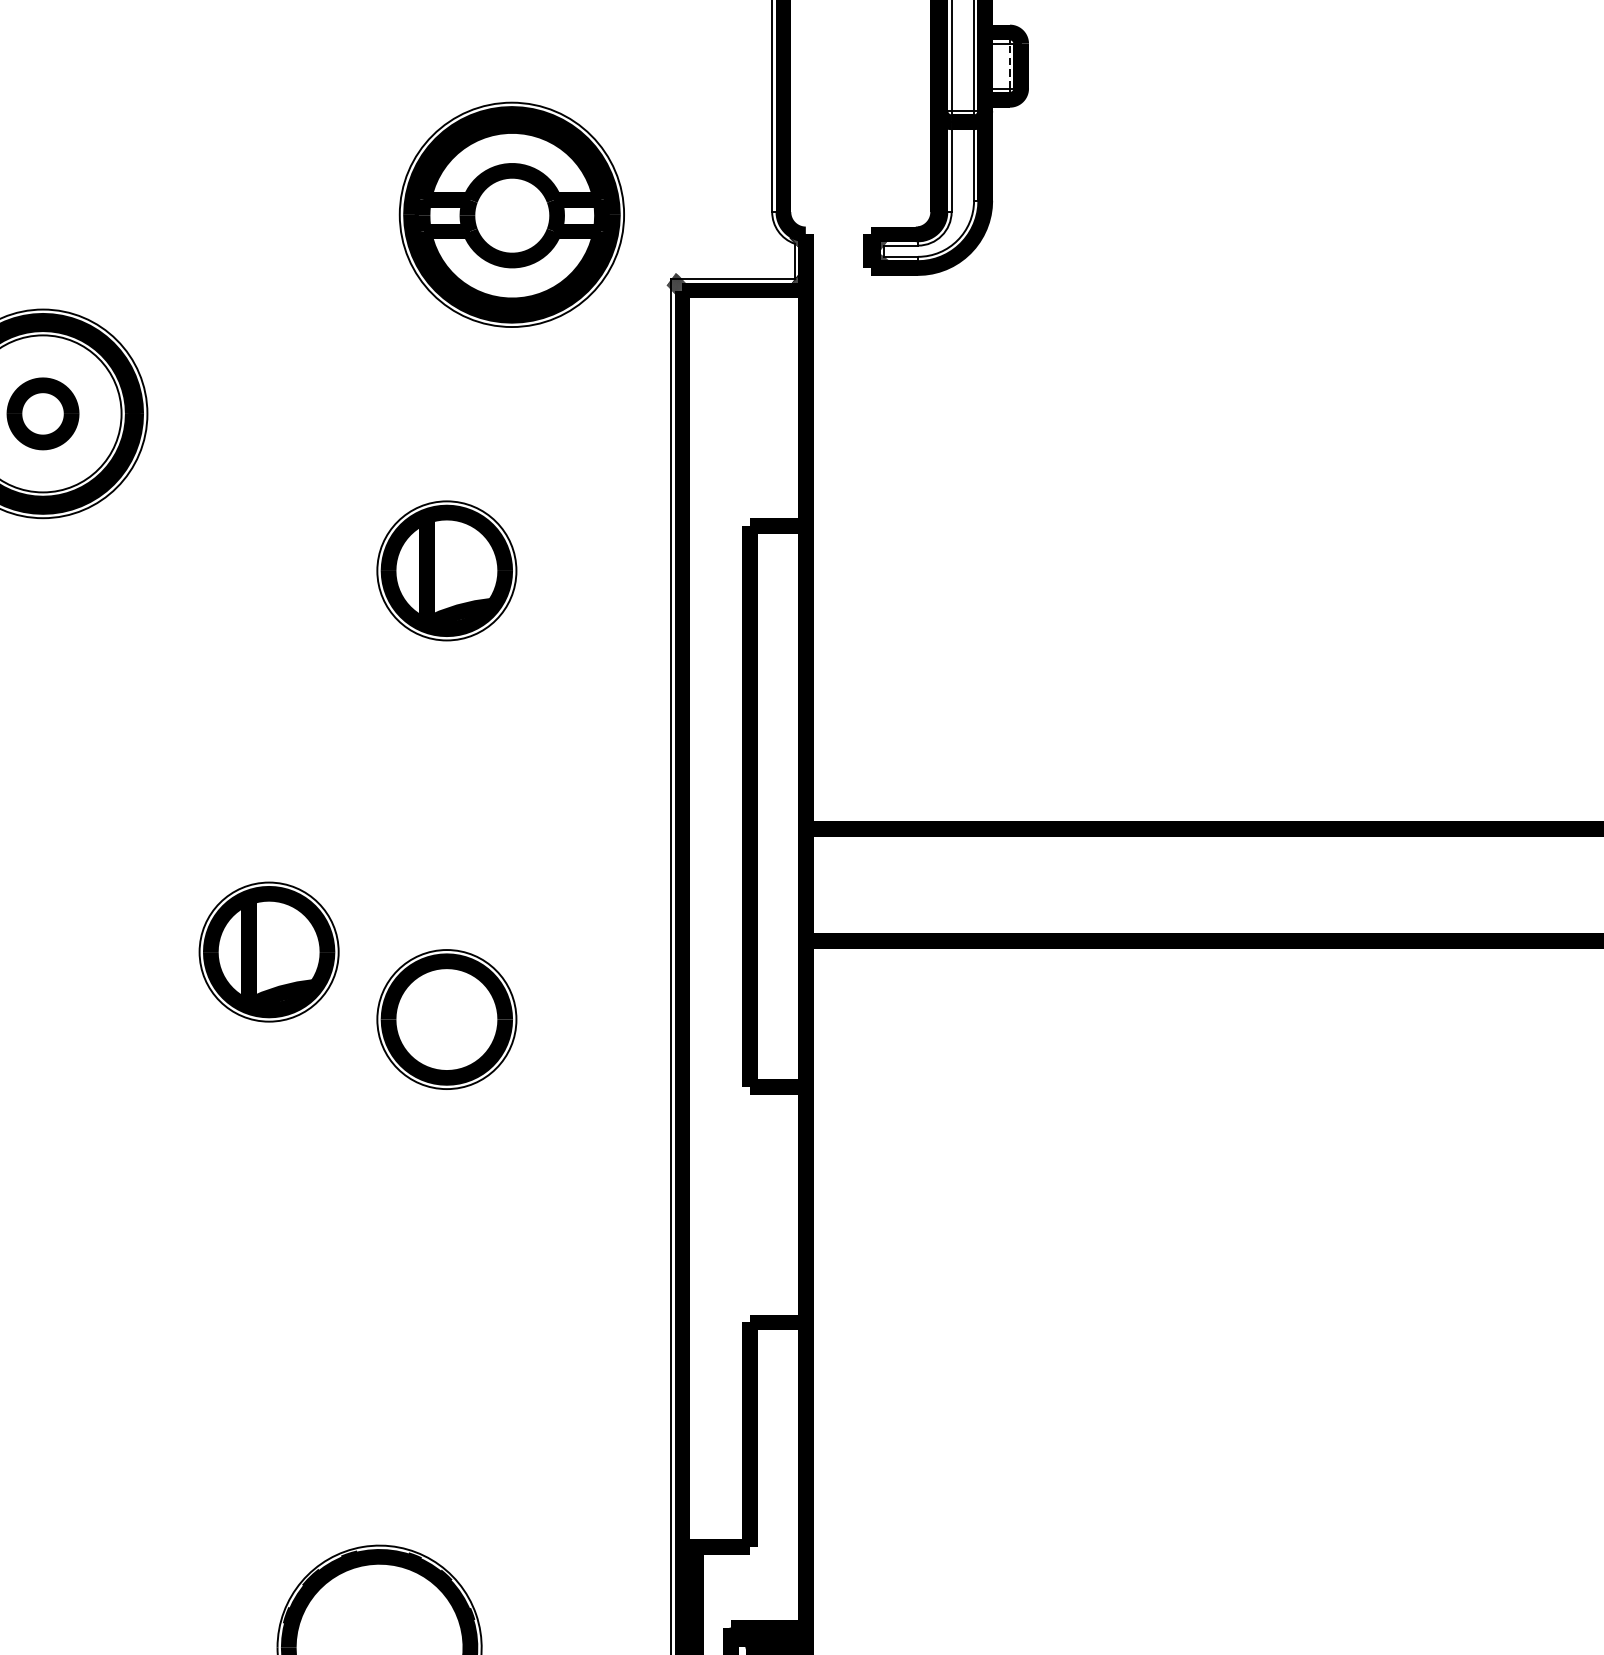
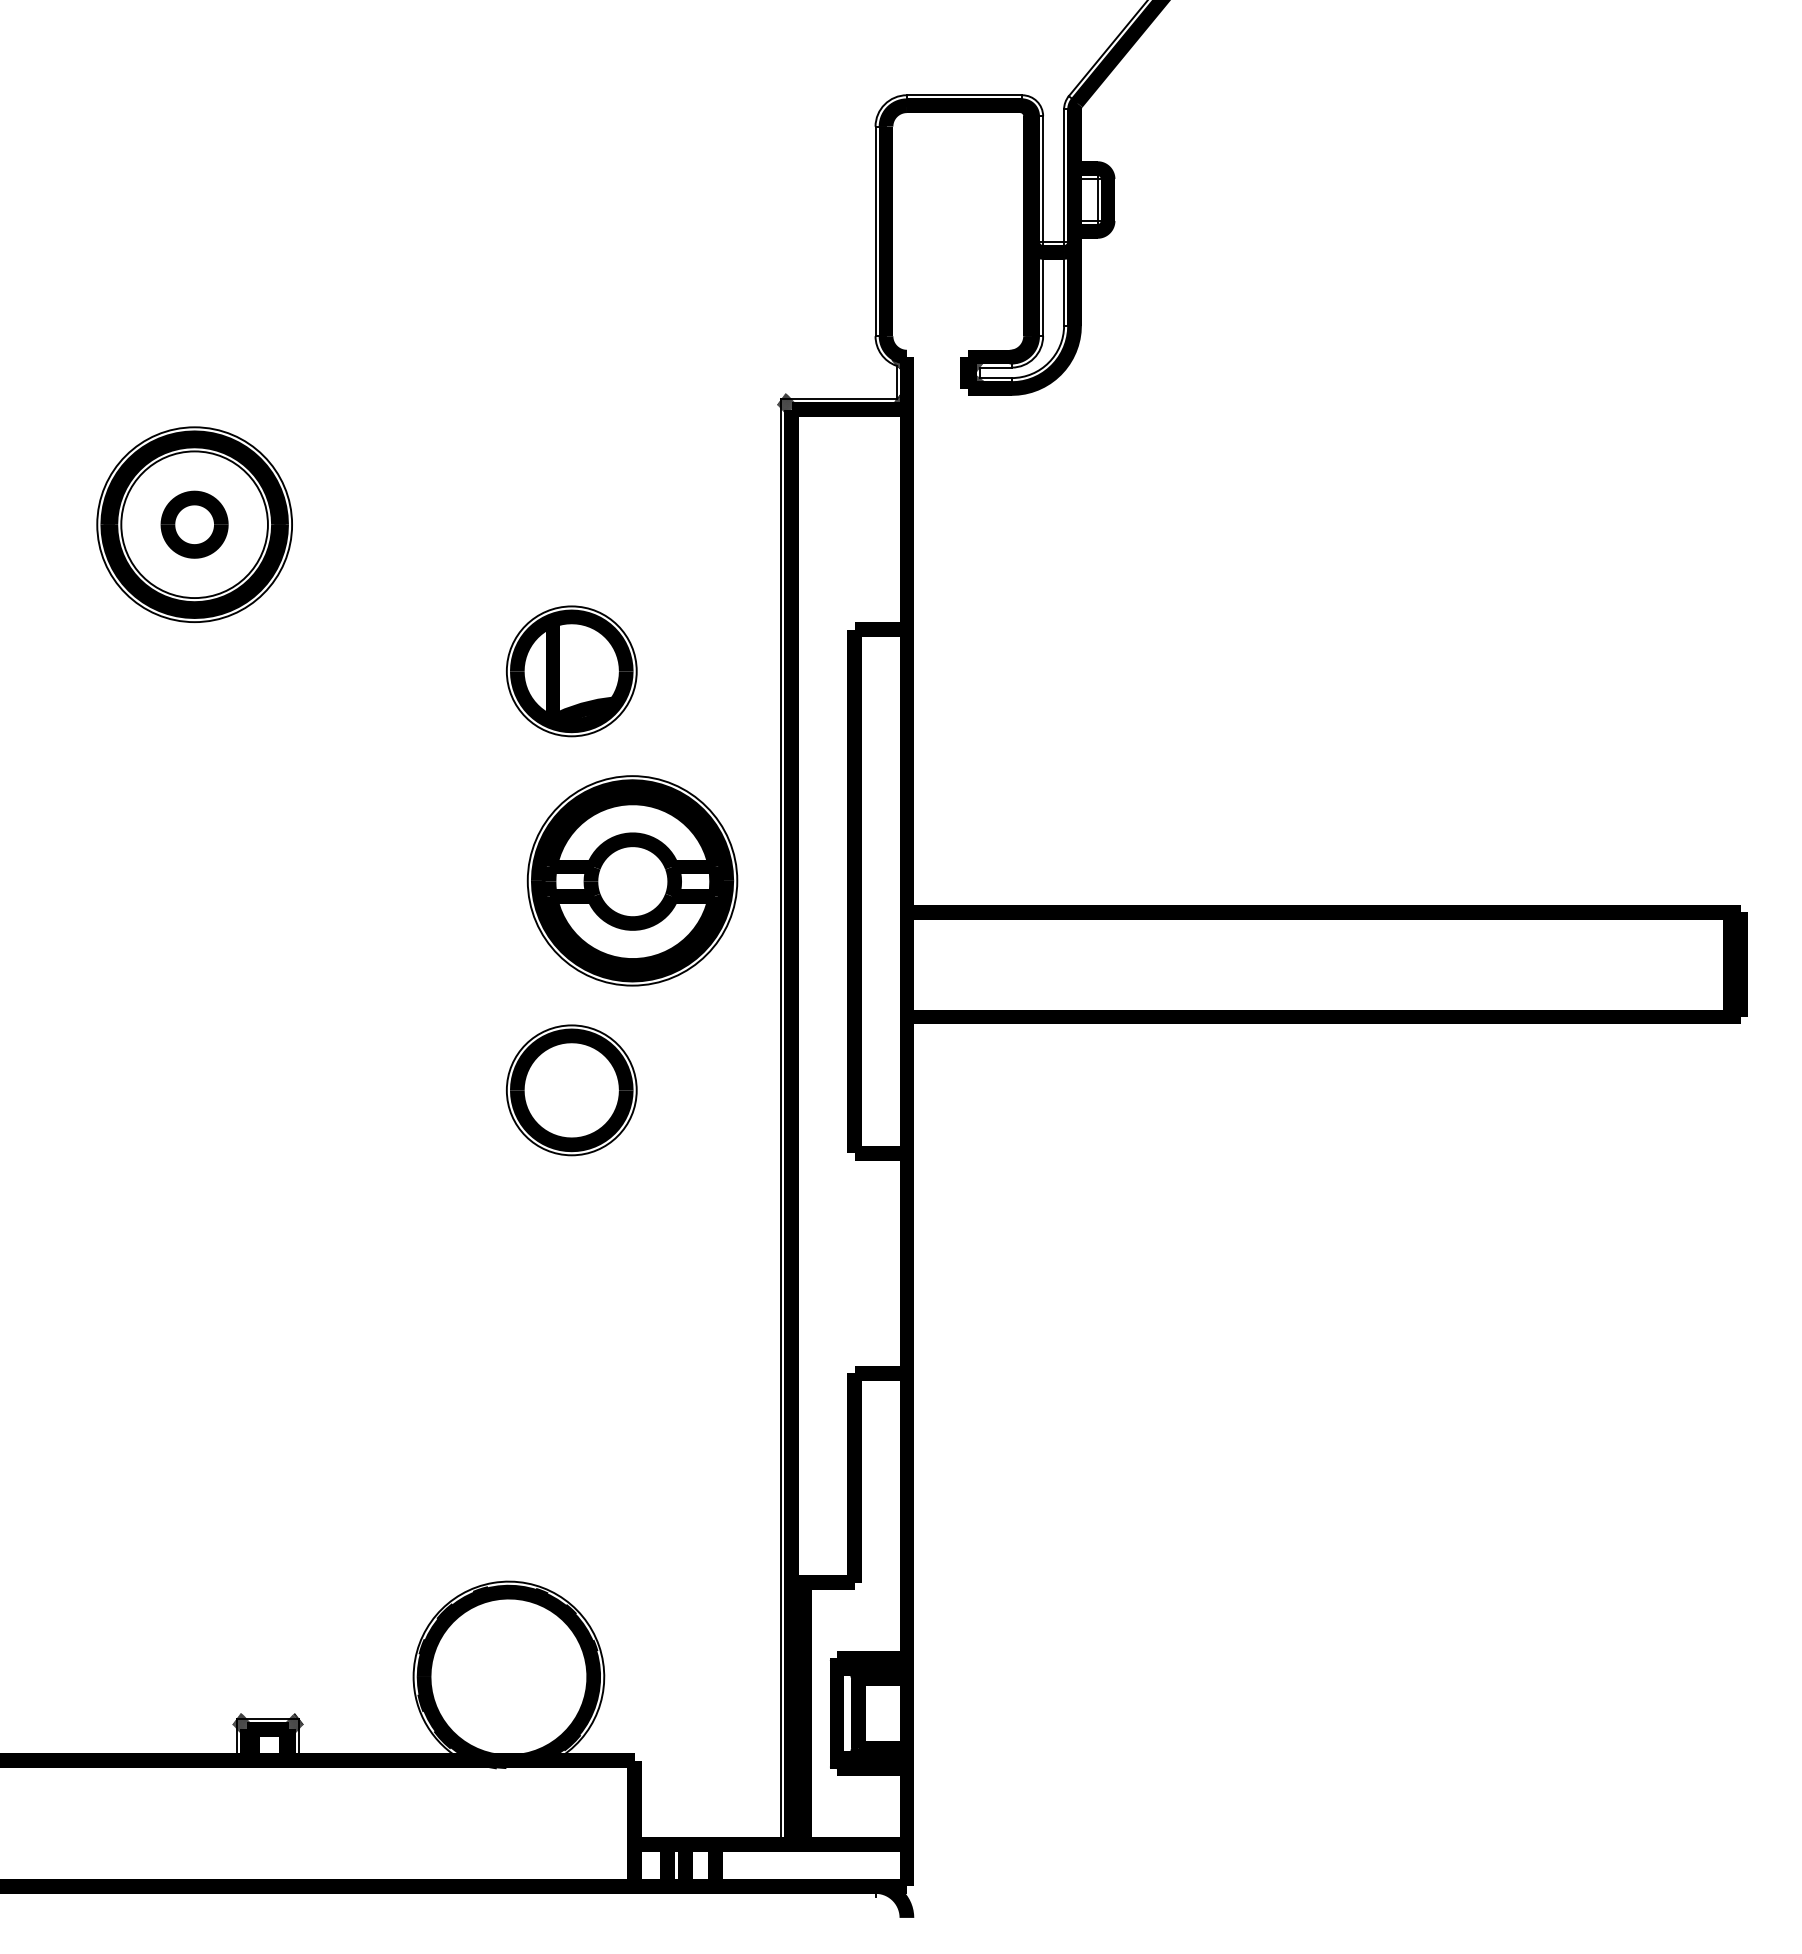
line: (1009, 66) -> (1097, 200), dashed -> solid
part: (511, 214) -> (632, 880), moved
part: (268, 952) -> (405, 1027), removed

